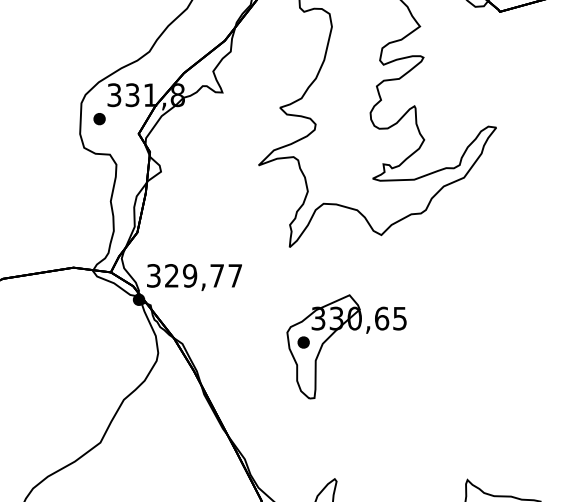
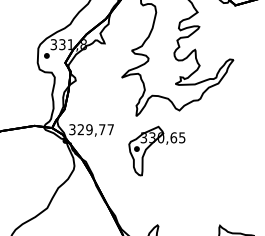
part: (334, 334) -> (151, 145), moved

